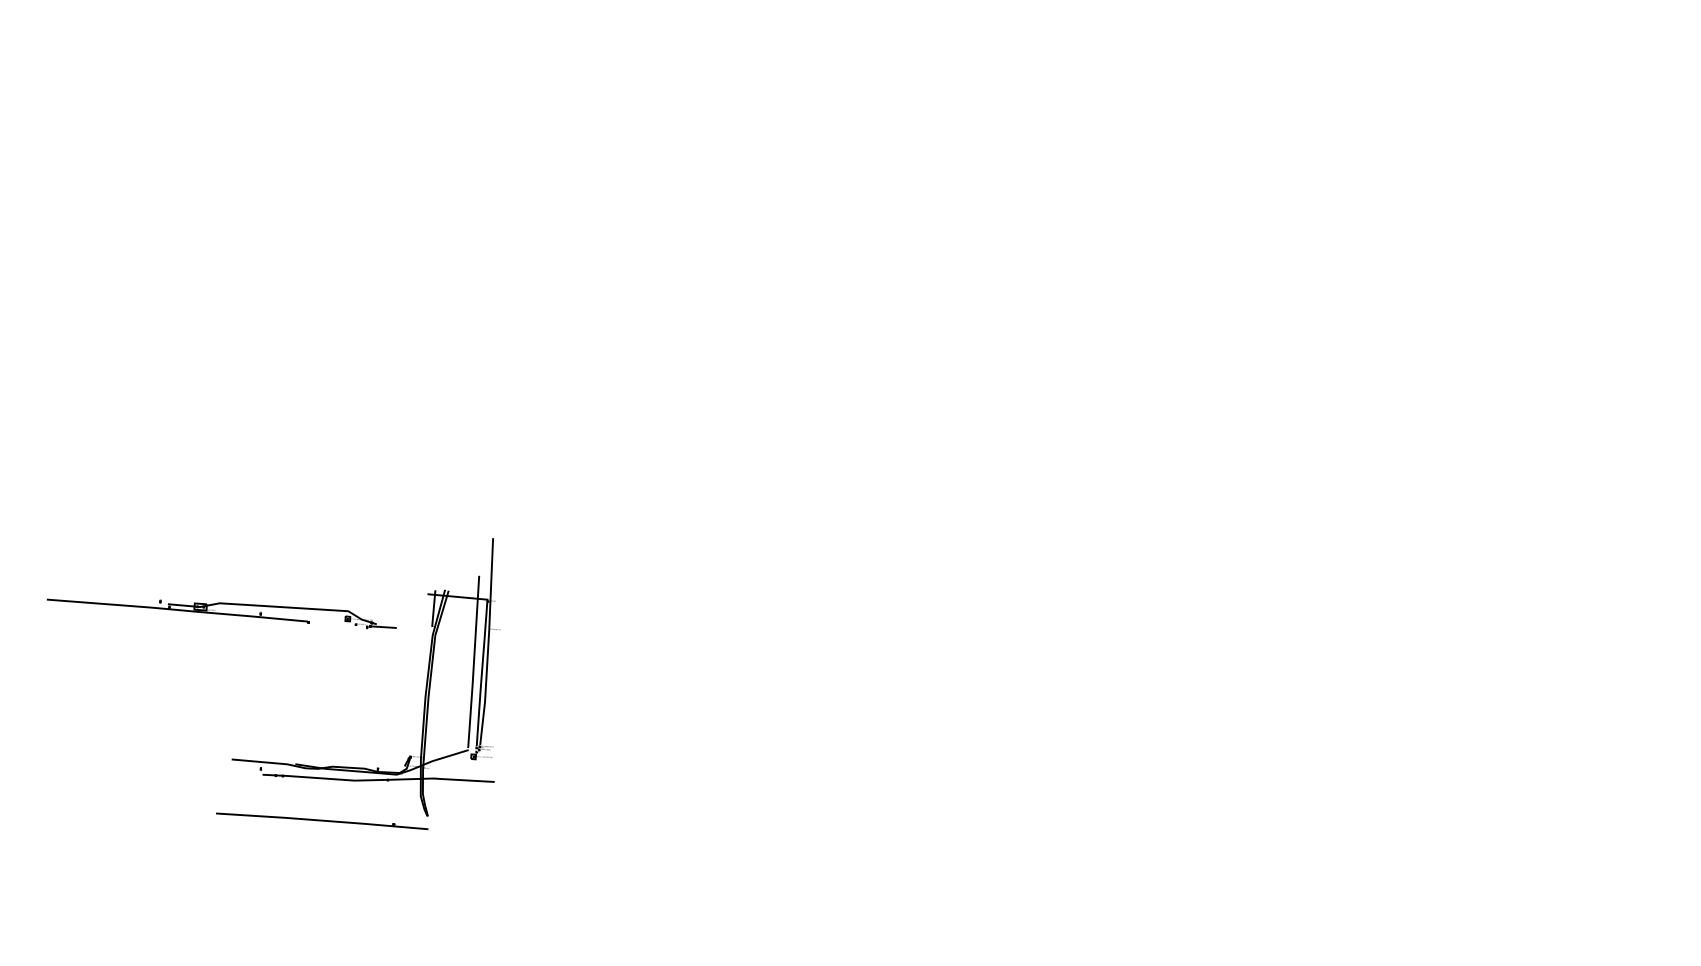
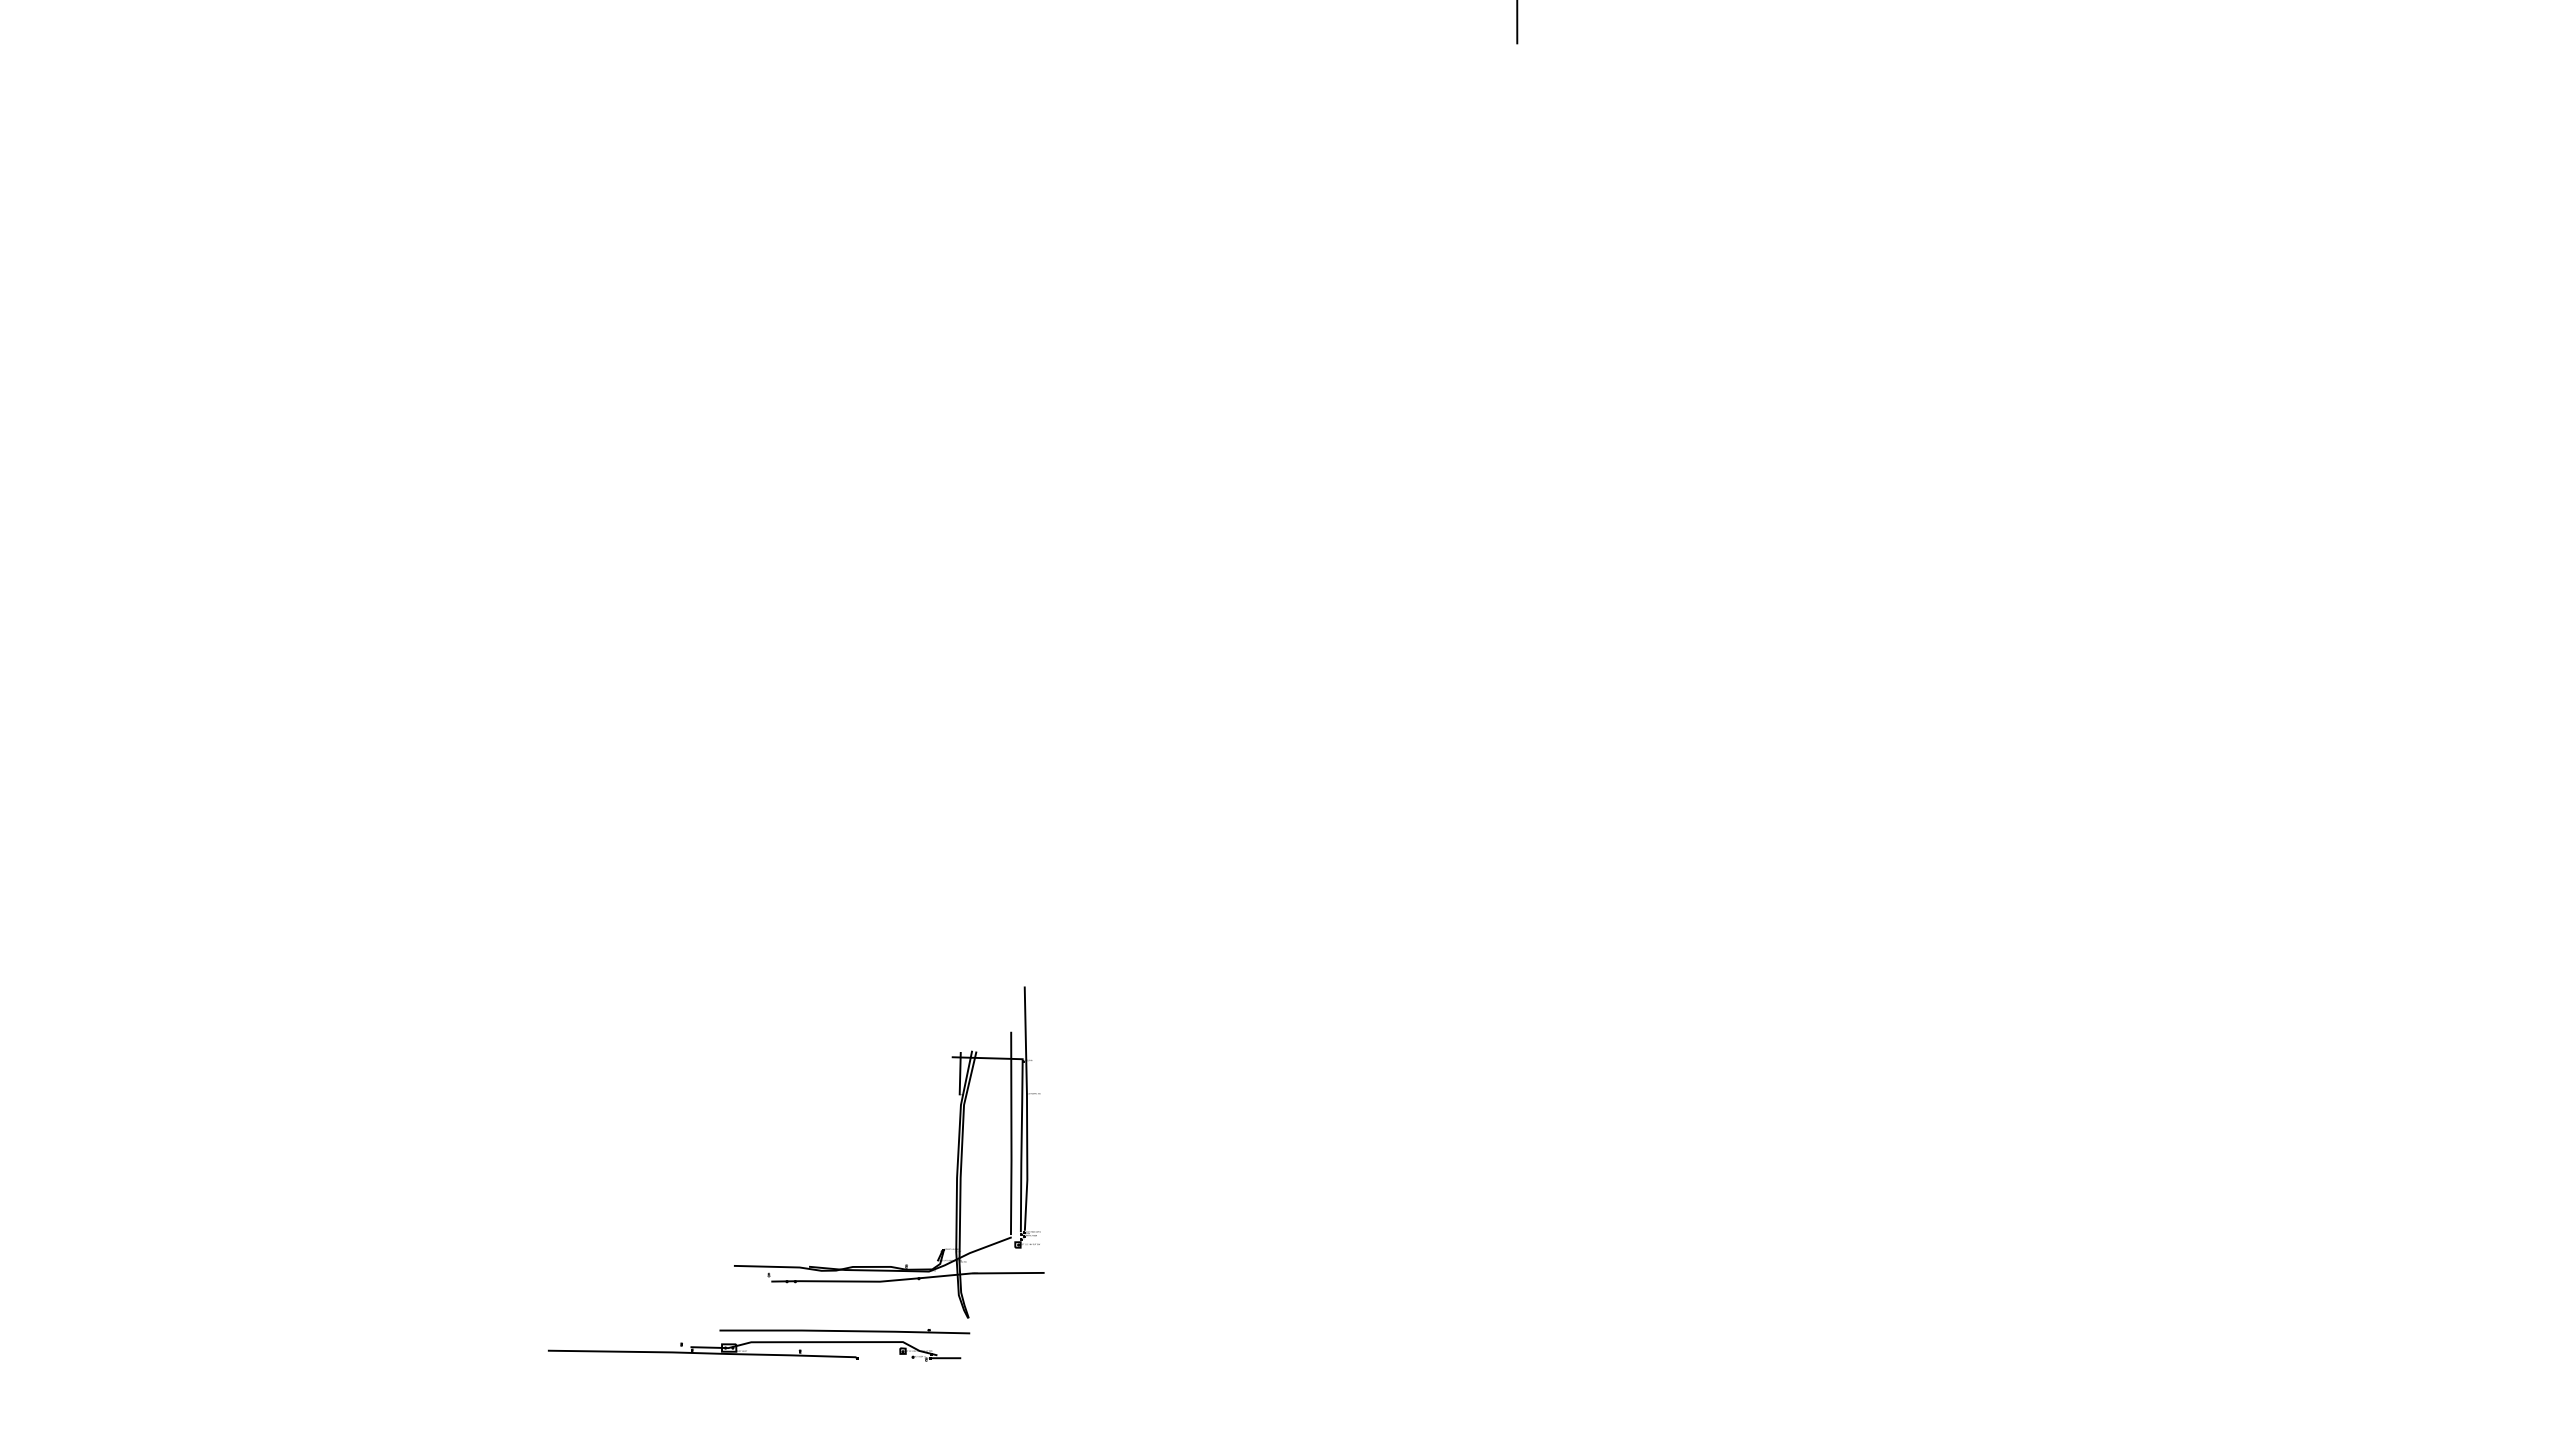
part: (221, 611) -> (754, 1351), moved

